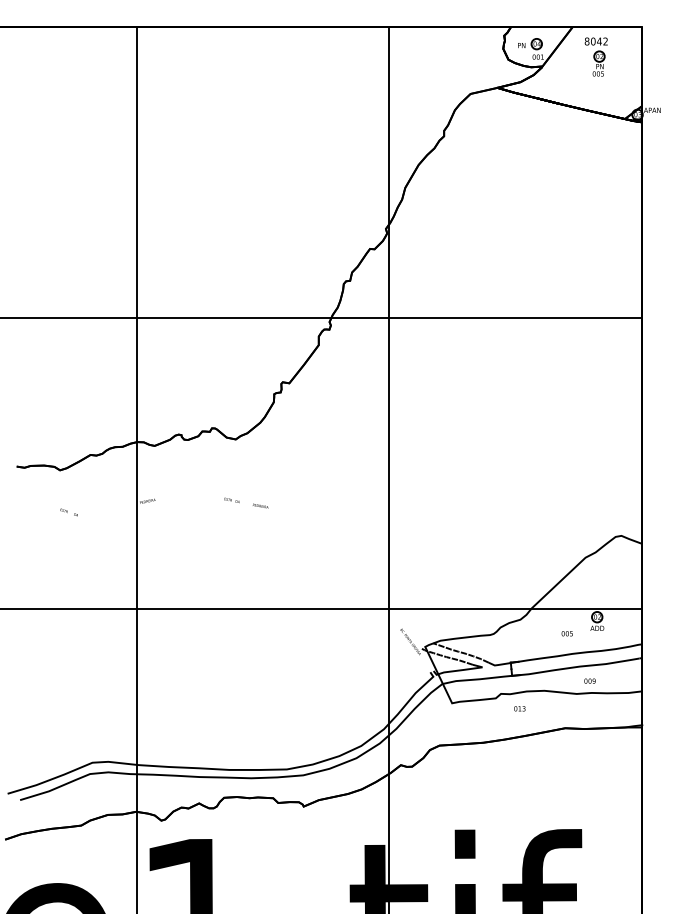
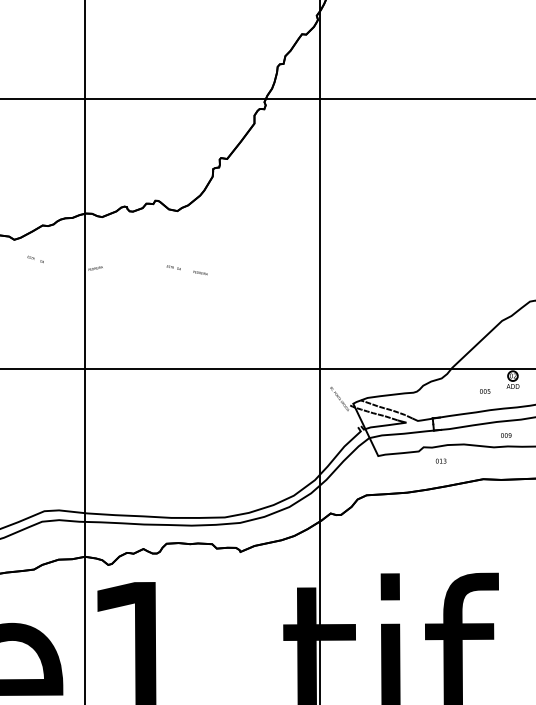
text: (68, 512) -> (35, 259), moved

